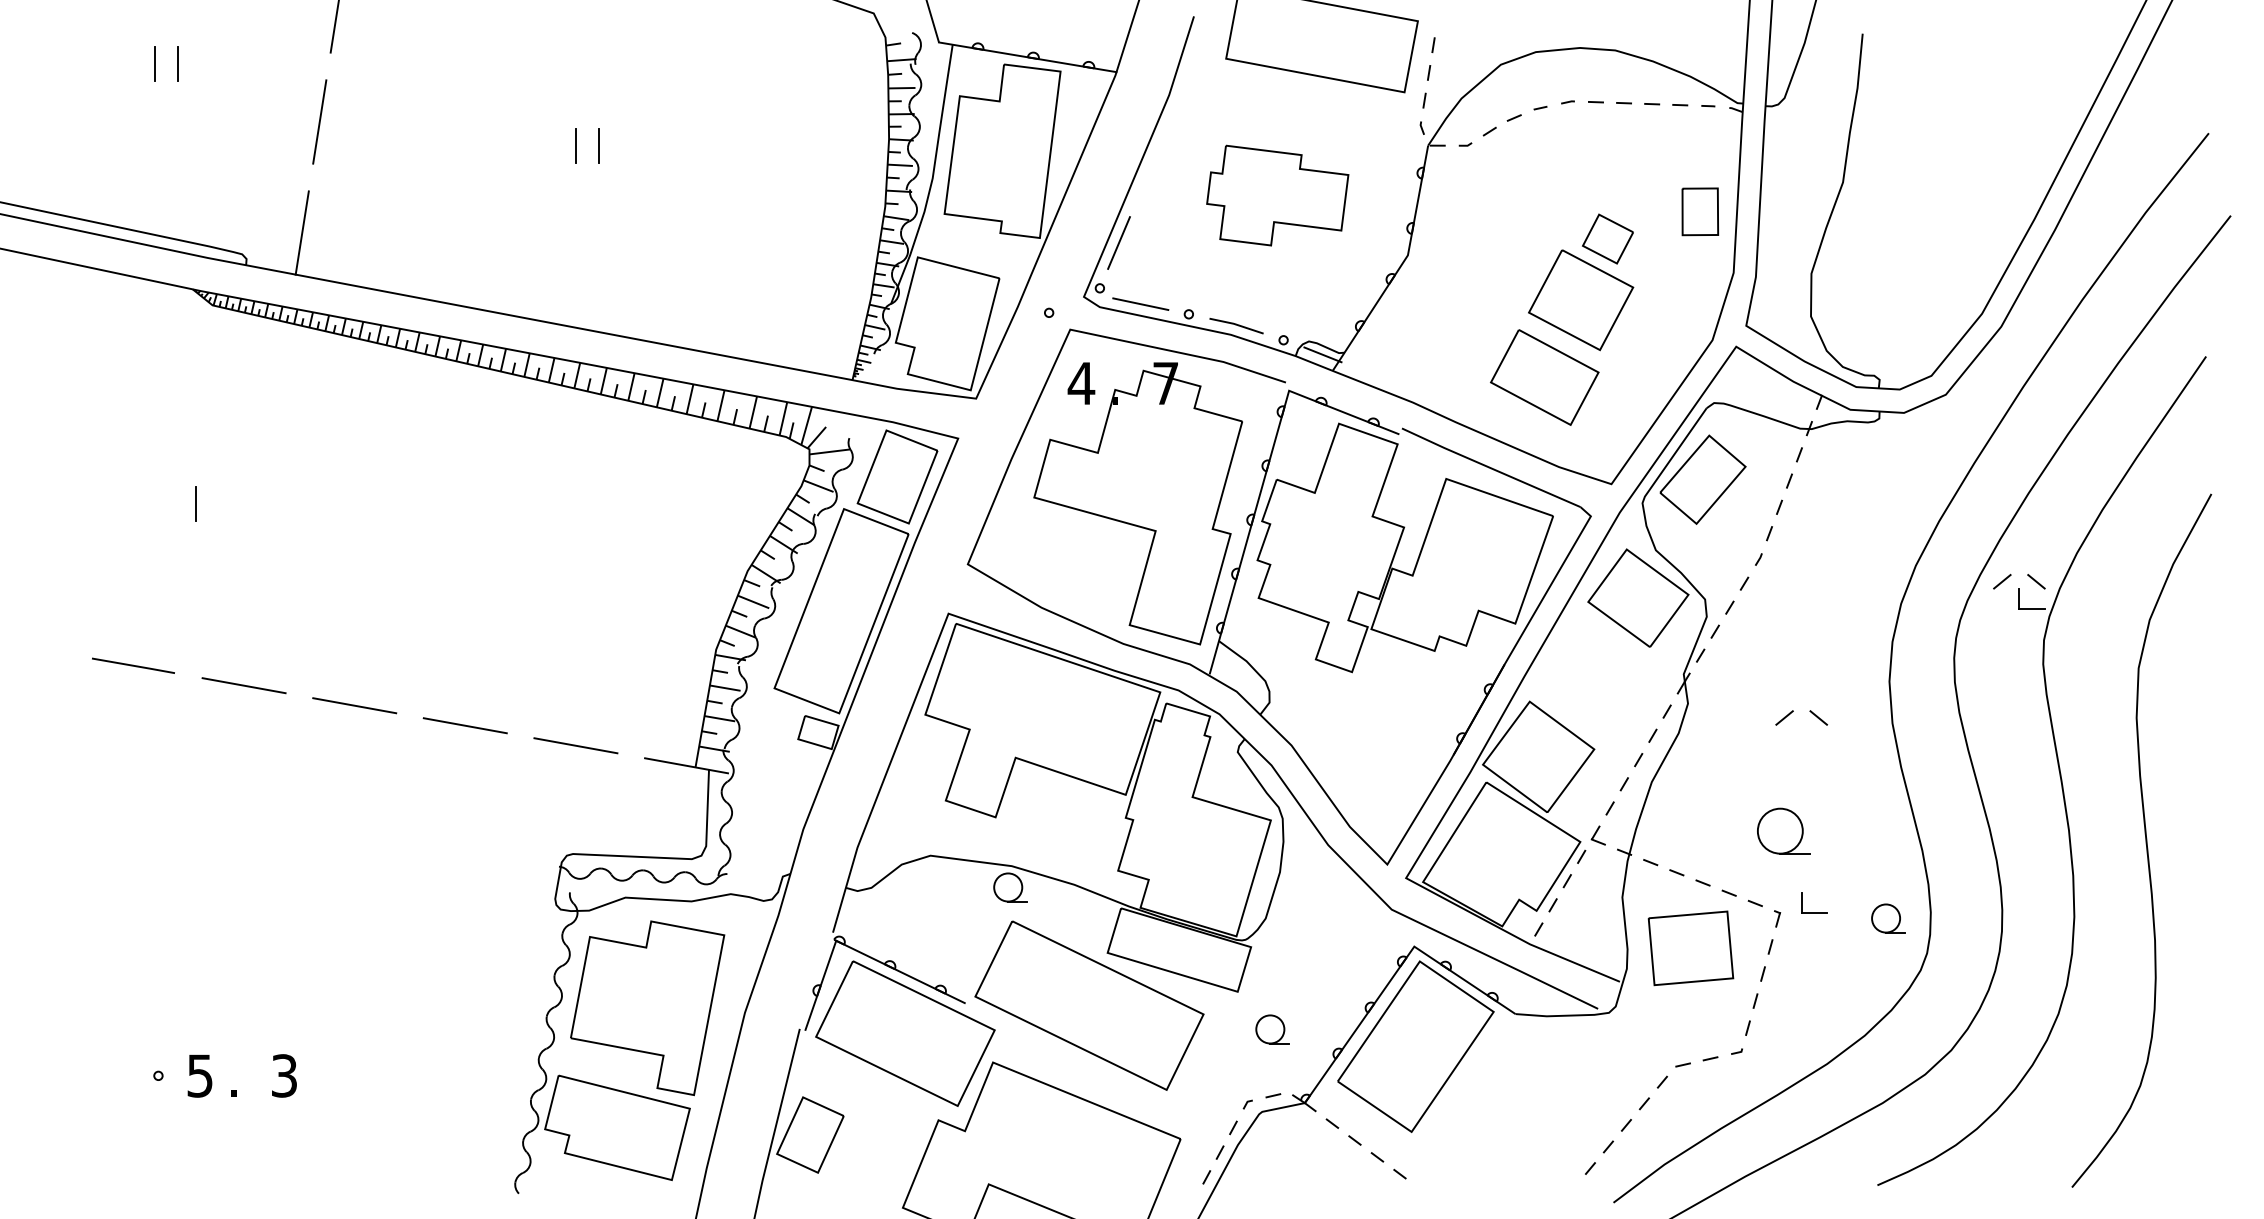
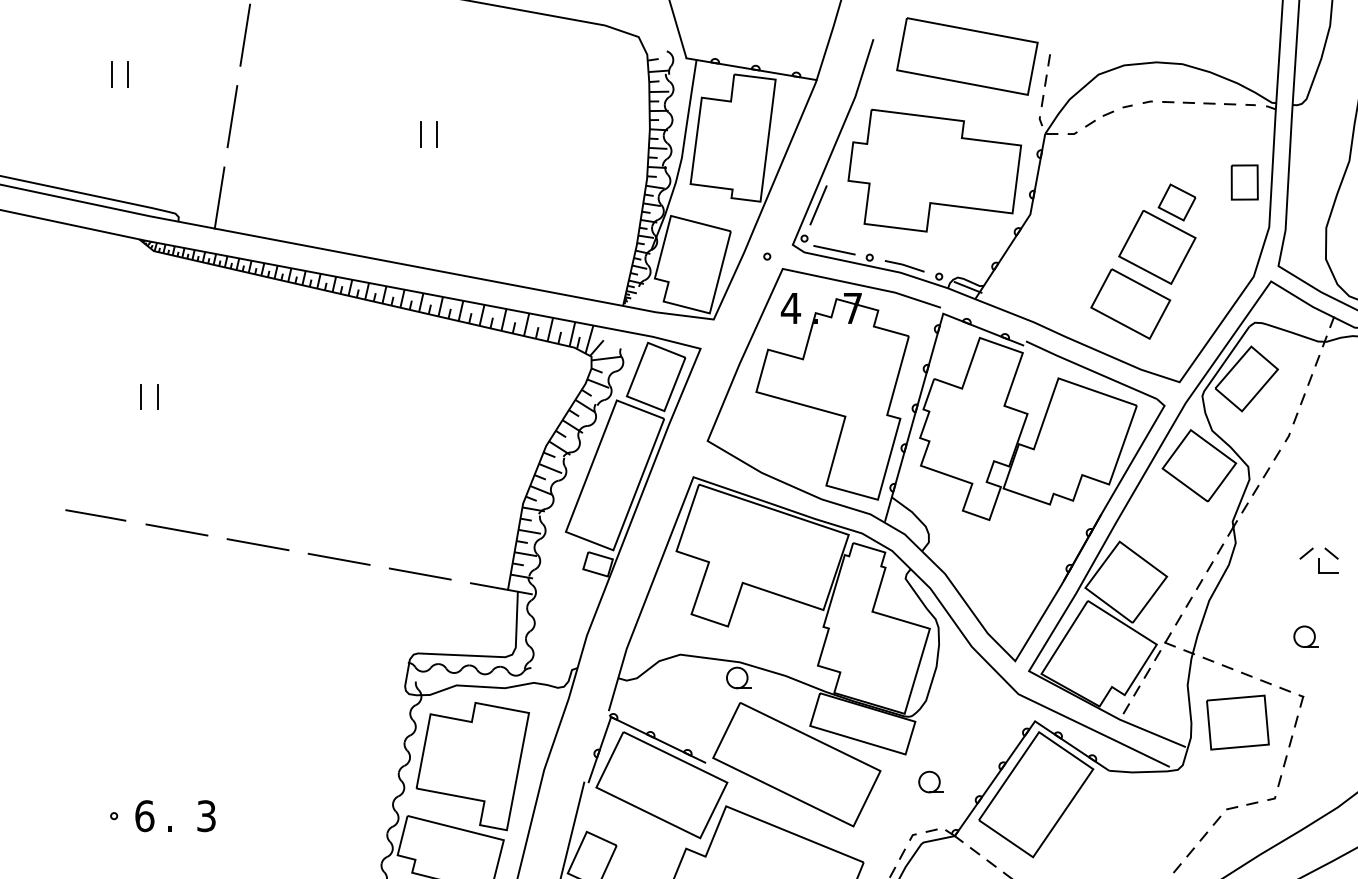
part: (1277, 195) -> (934, 170), size x1.67
line: (218, 504) -> (158, 397), added
part: (1784, 831) -> (1306, 636), size x0.62
part: (1814, 912) -> (1328, 573), moved
text: (200, 1075) -> (144, 815), 5 -> 6

